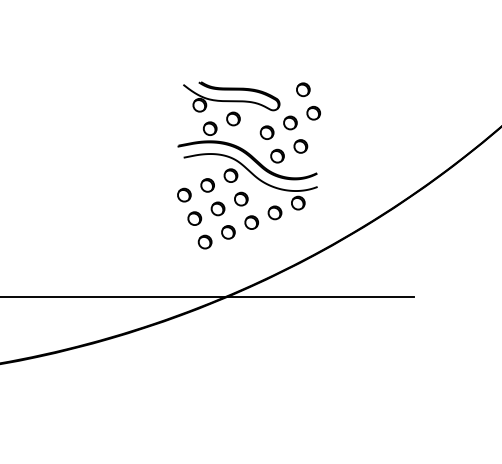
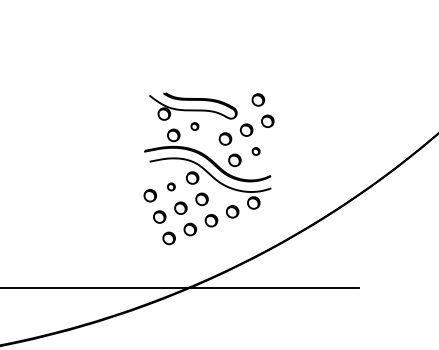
part: (233, 118) -> (194, 126), size x0.6
part: (300, 146) -> (255, 151), size x0.6
circle: (207, 185) -> (171, 186), size x0.6

